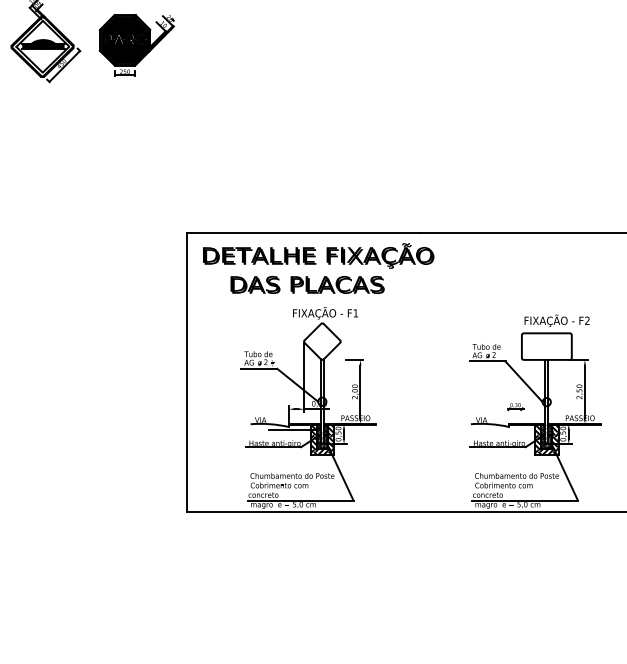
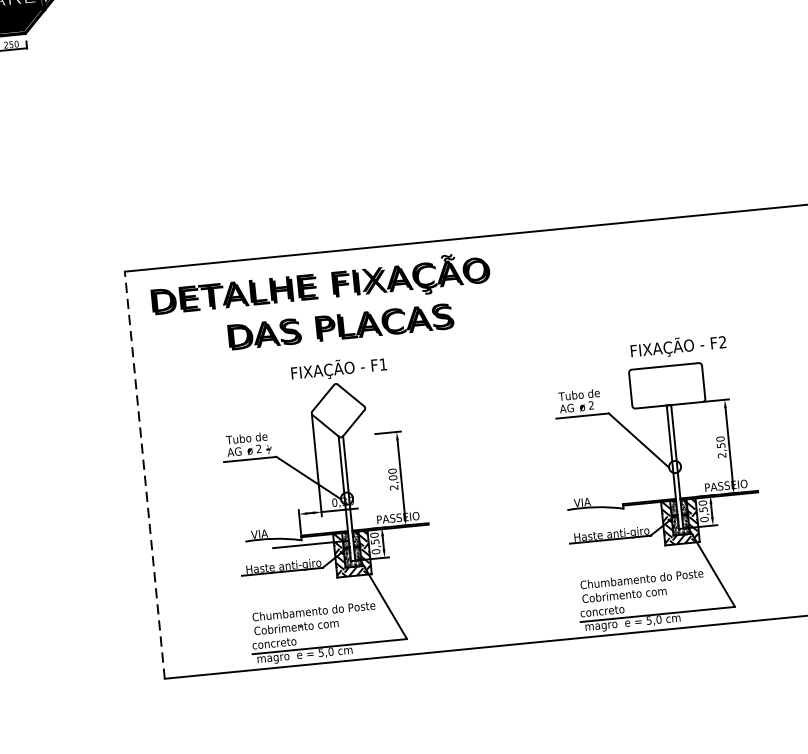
text: (307, 284) -> (340, 326), moved
line: (186, 372) -> (144, 475), solid -> dashed
part: (515, 407) -> (630, 479), removed

